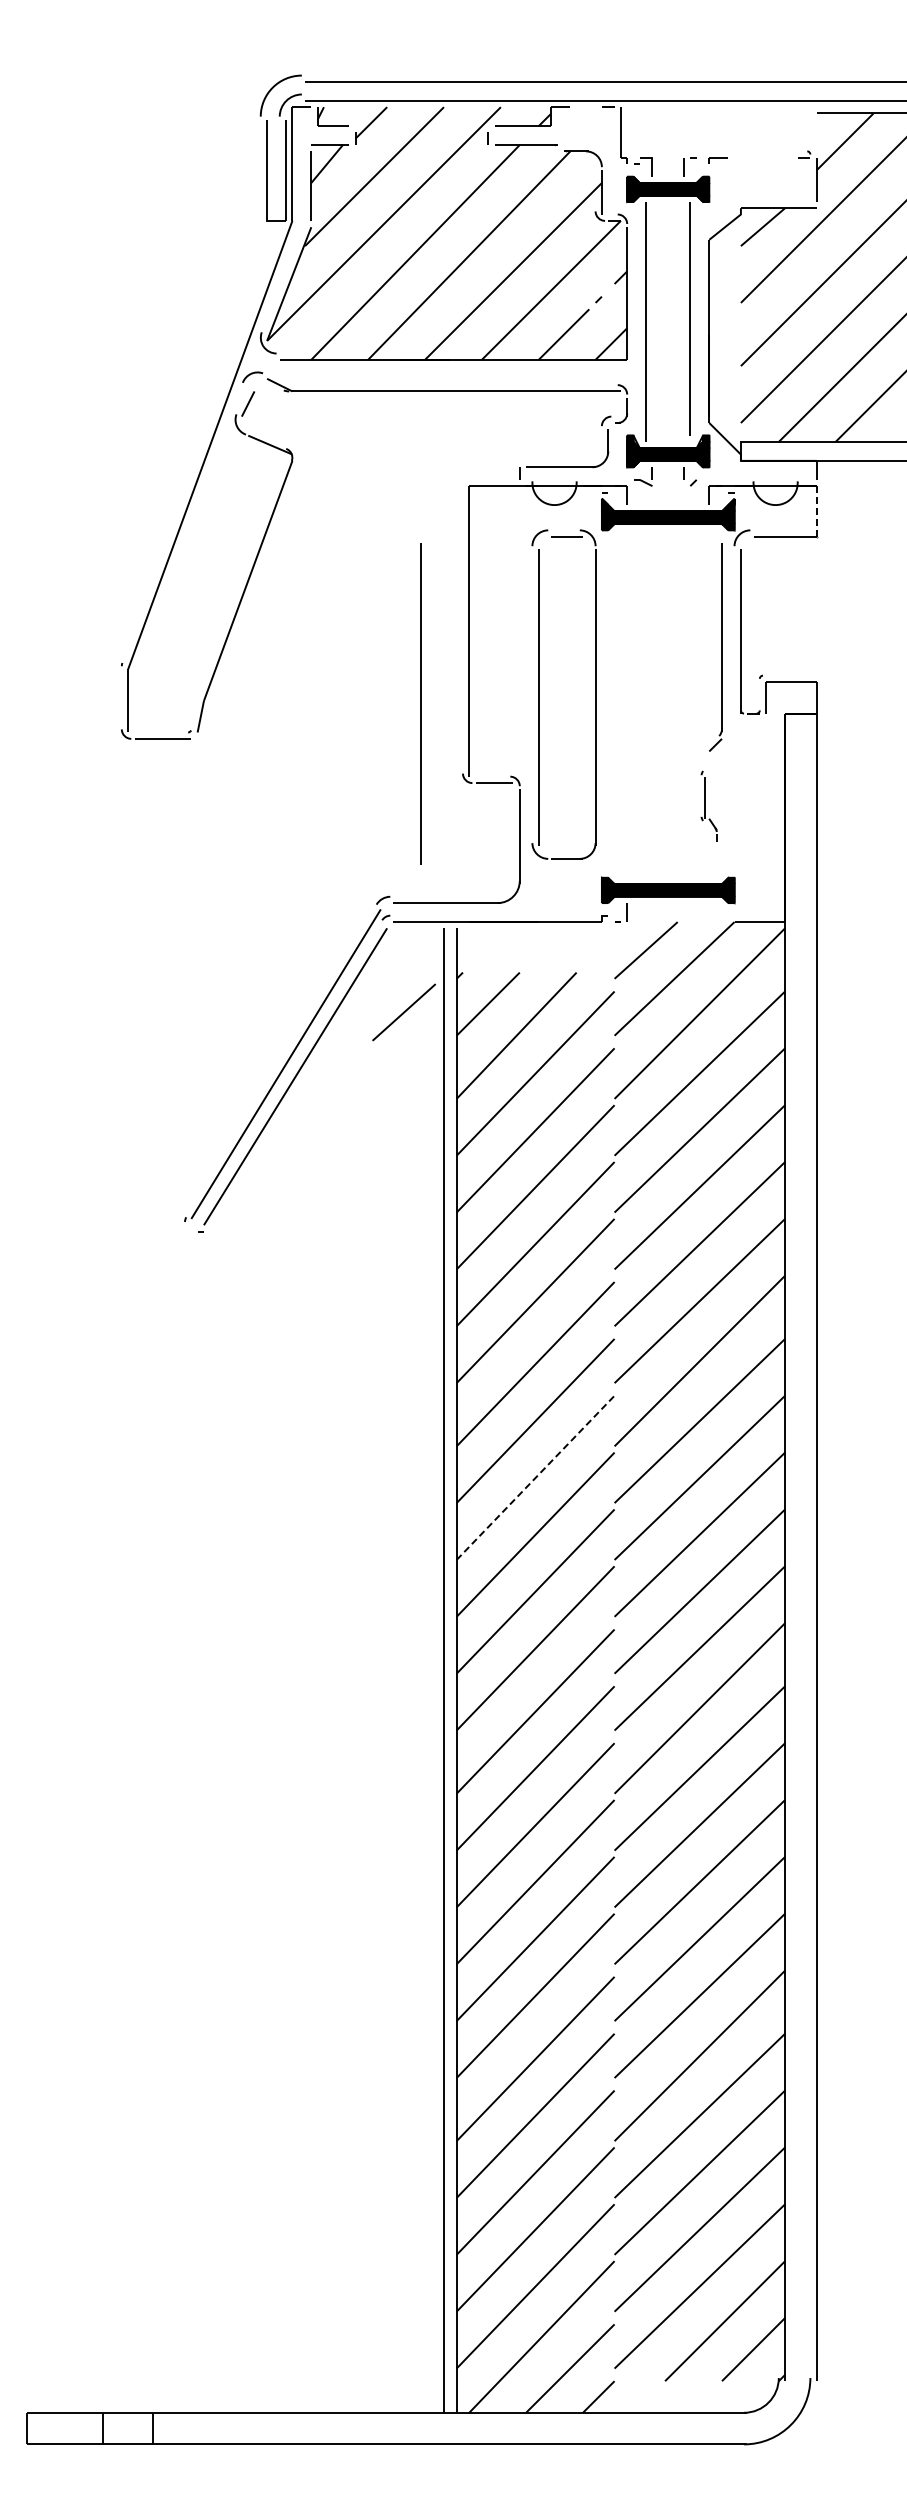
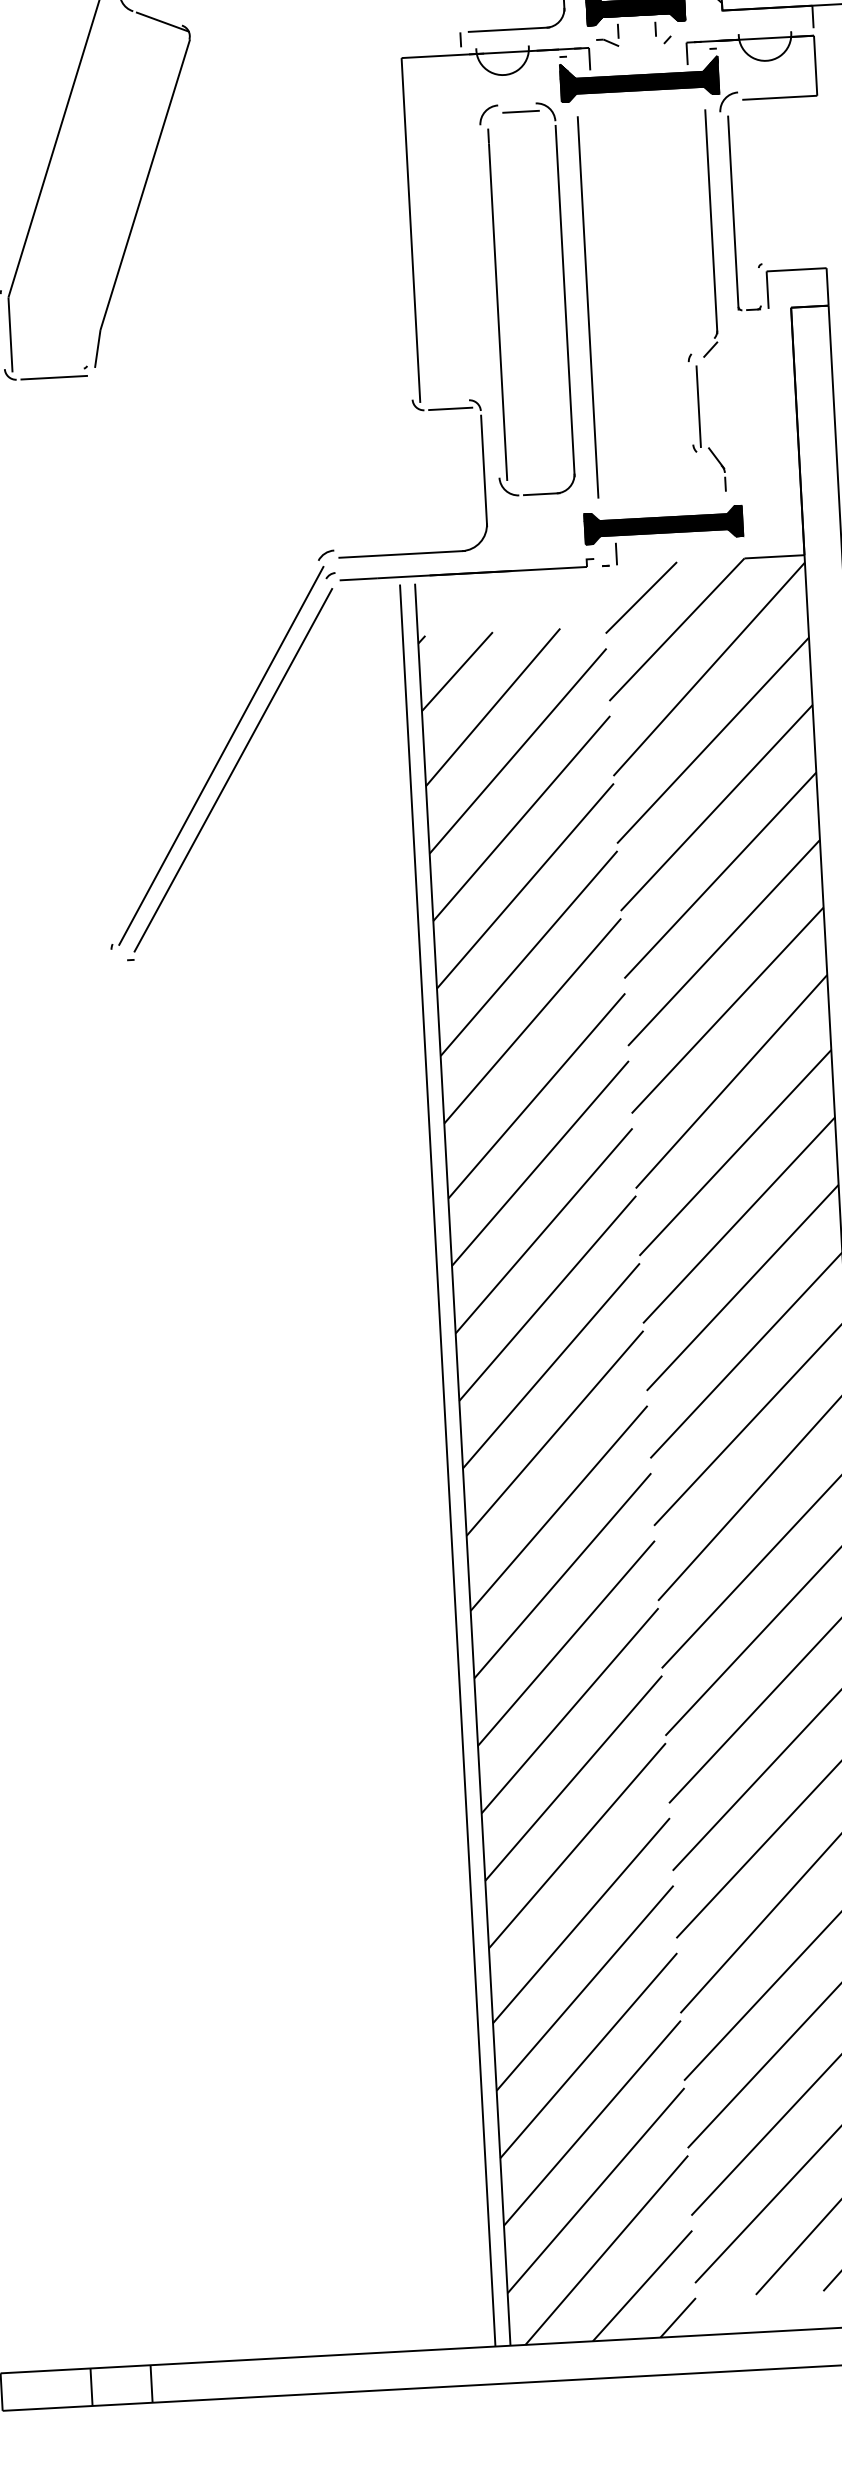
line: (816, 511) -> (815, 65), dashed -> solid
line: (420, 703) -> (587, 306), moved
part: (708, 805) -> (706, 421), size x1.67
line: (404, 1012) -> (358, 686), removed
line: (535, 1477) -> (543, 1230), dashed -> solid

